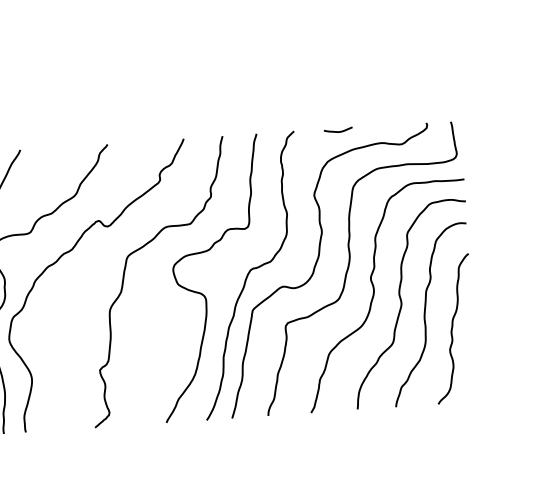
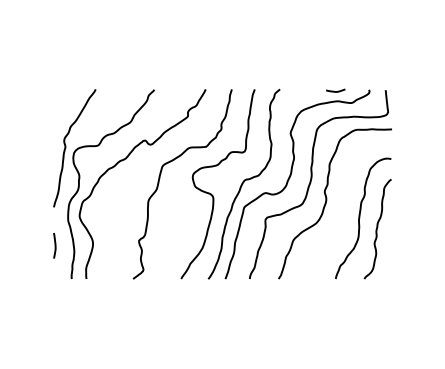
curve: (336, 130) -> (334, 90), moved
curve: (403, 303) -> (345, 209), removed

